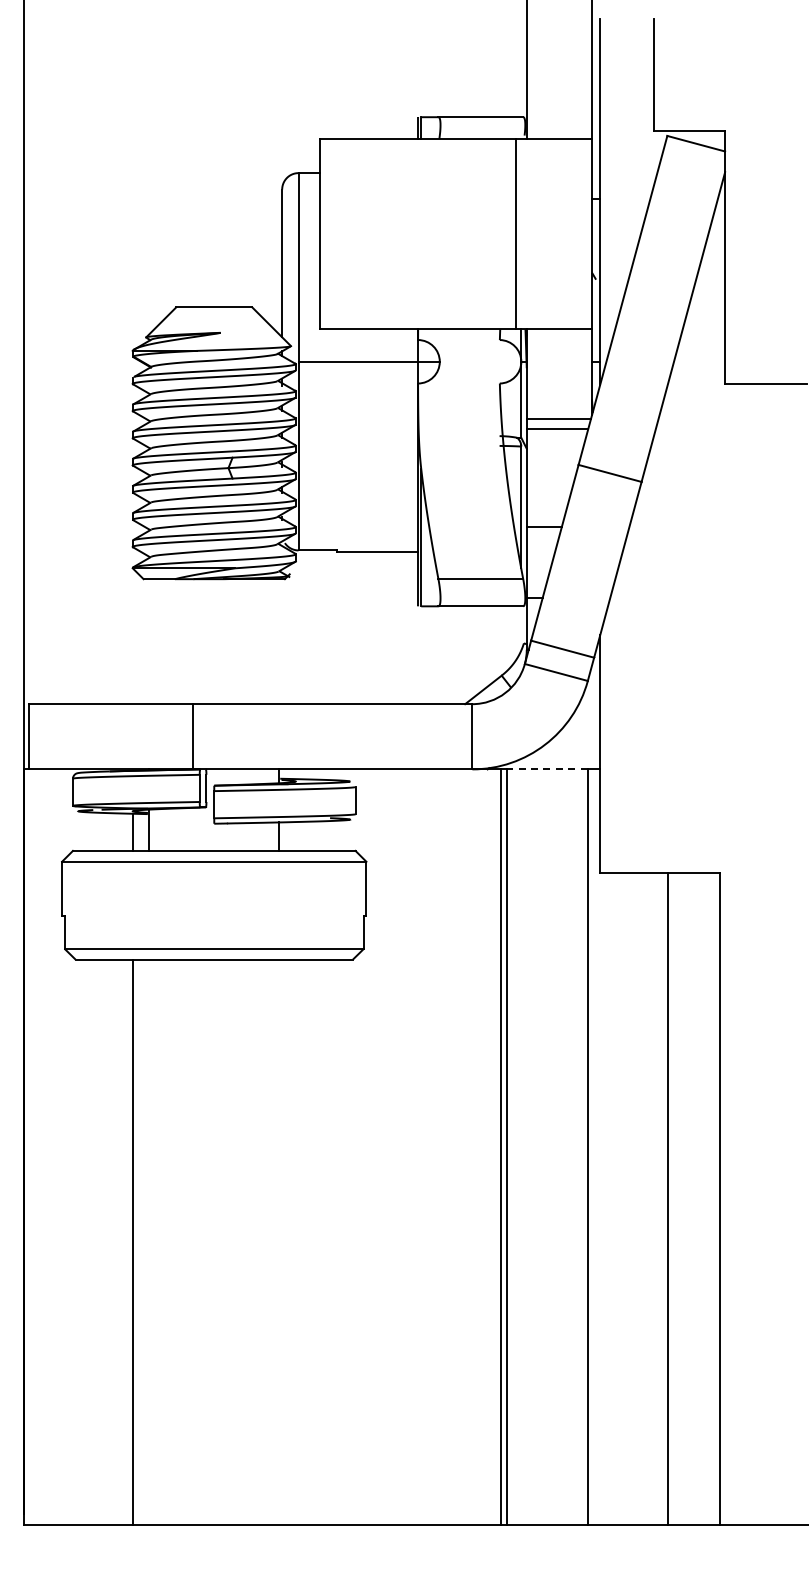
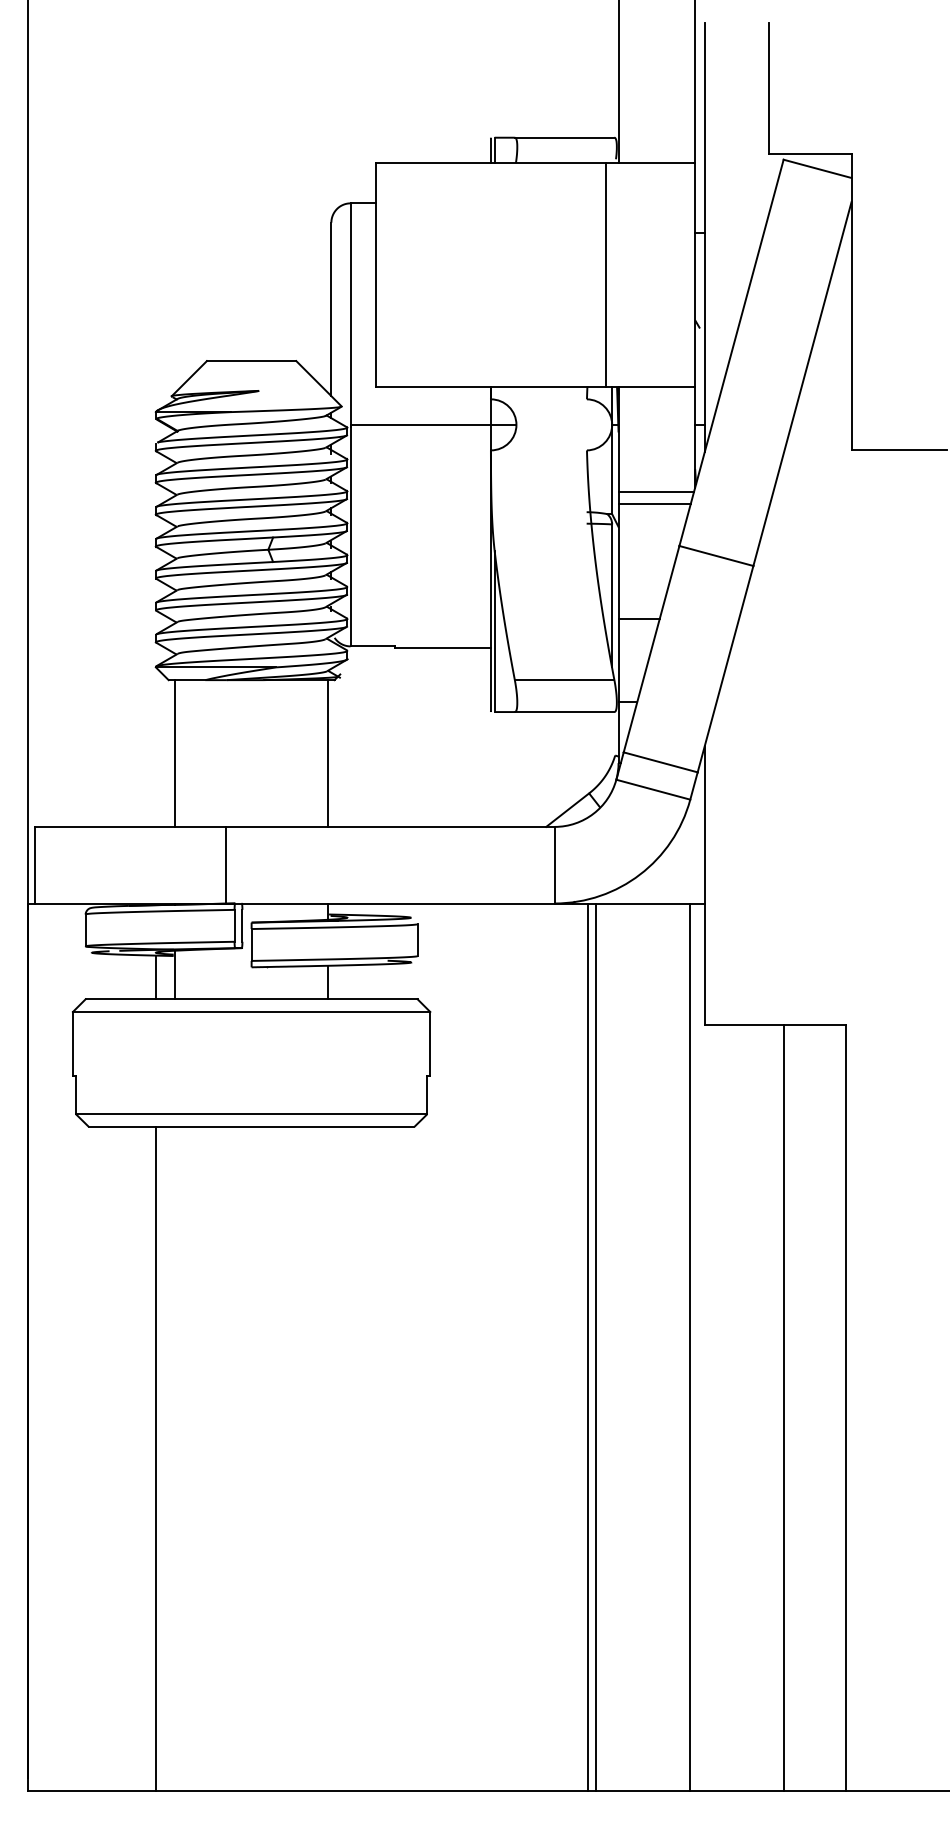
line: (149, 641) -> (175, 753), added
line: (279, 641) -> (328, 753), added
line: (547, 769) -> (642, 903), dashed -> solid

